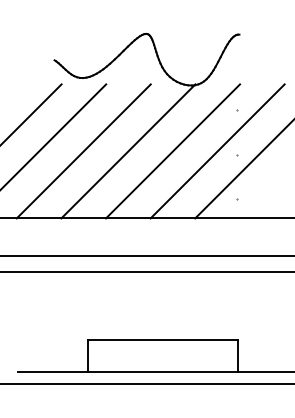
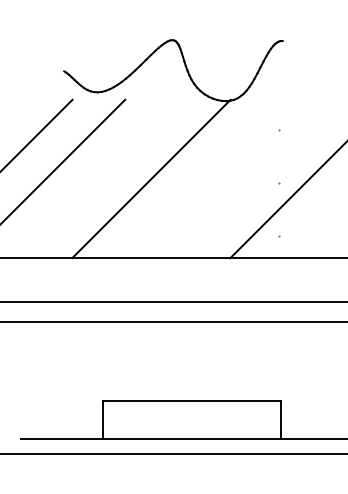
line: (83, 151) -> (98, 179), removed
line: (172, 151) -> (203, 179), removed
line: (217, 151) -> (256, 179), removed

